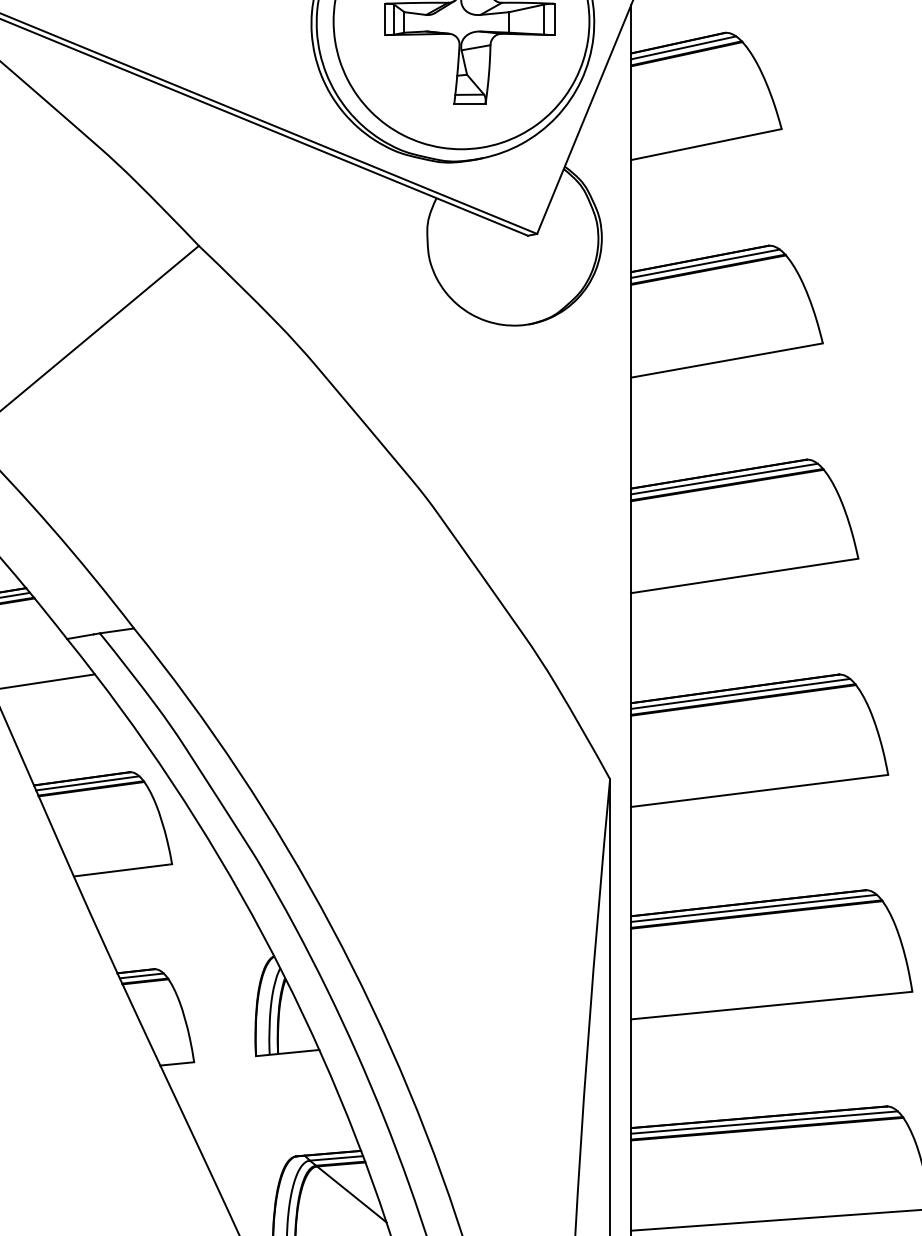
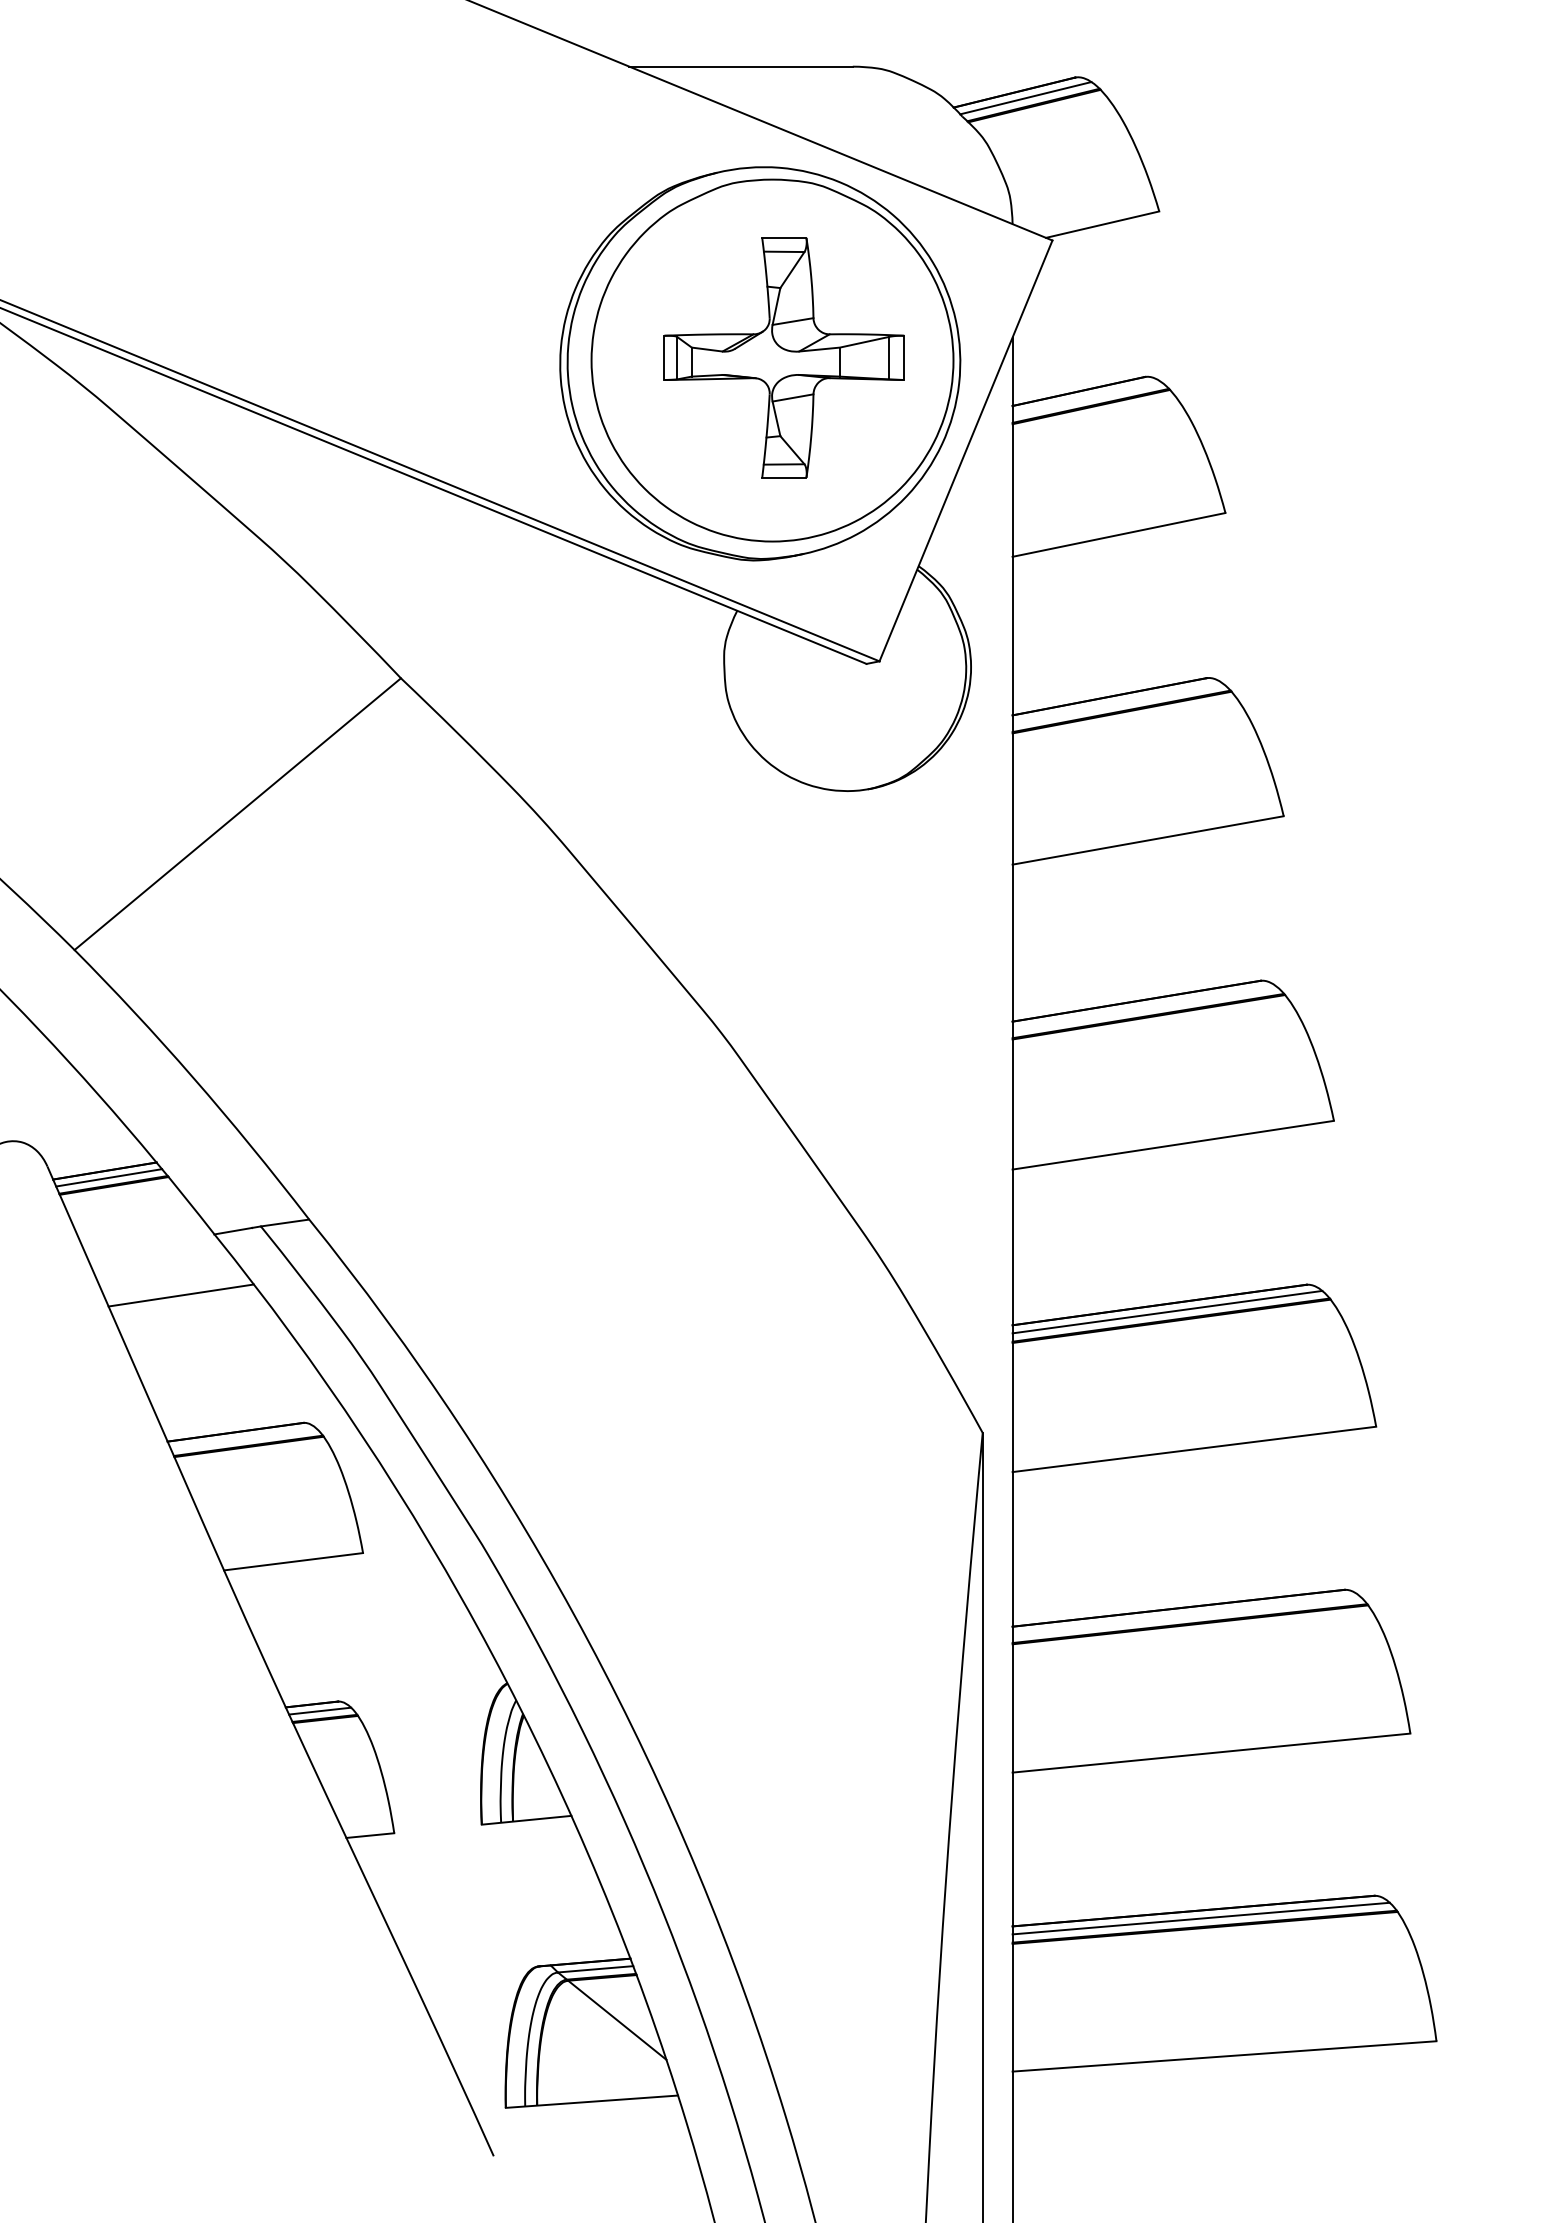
line: (683, 47) -> (1086, 397), removed
line: (705, 263) -> (1117, 703), removed
line: (724, 478) -> (1144, 1007), removed
line: (87, 783) -> (243, 1438), removed
line: (754, 908) -> (1186, 1615), removed

